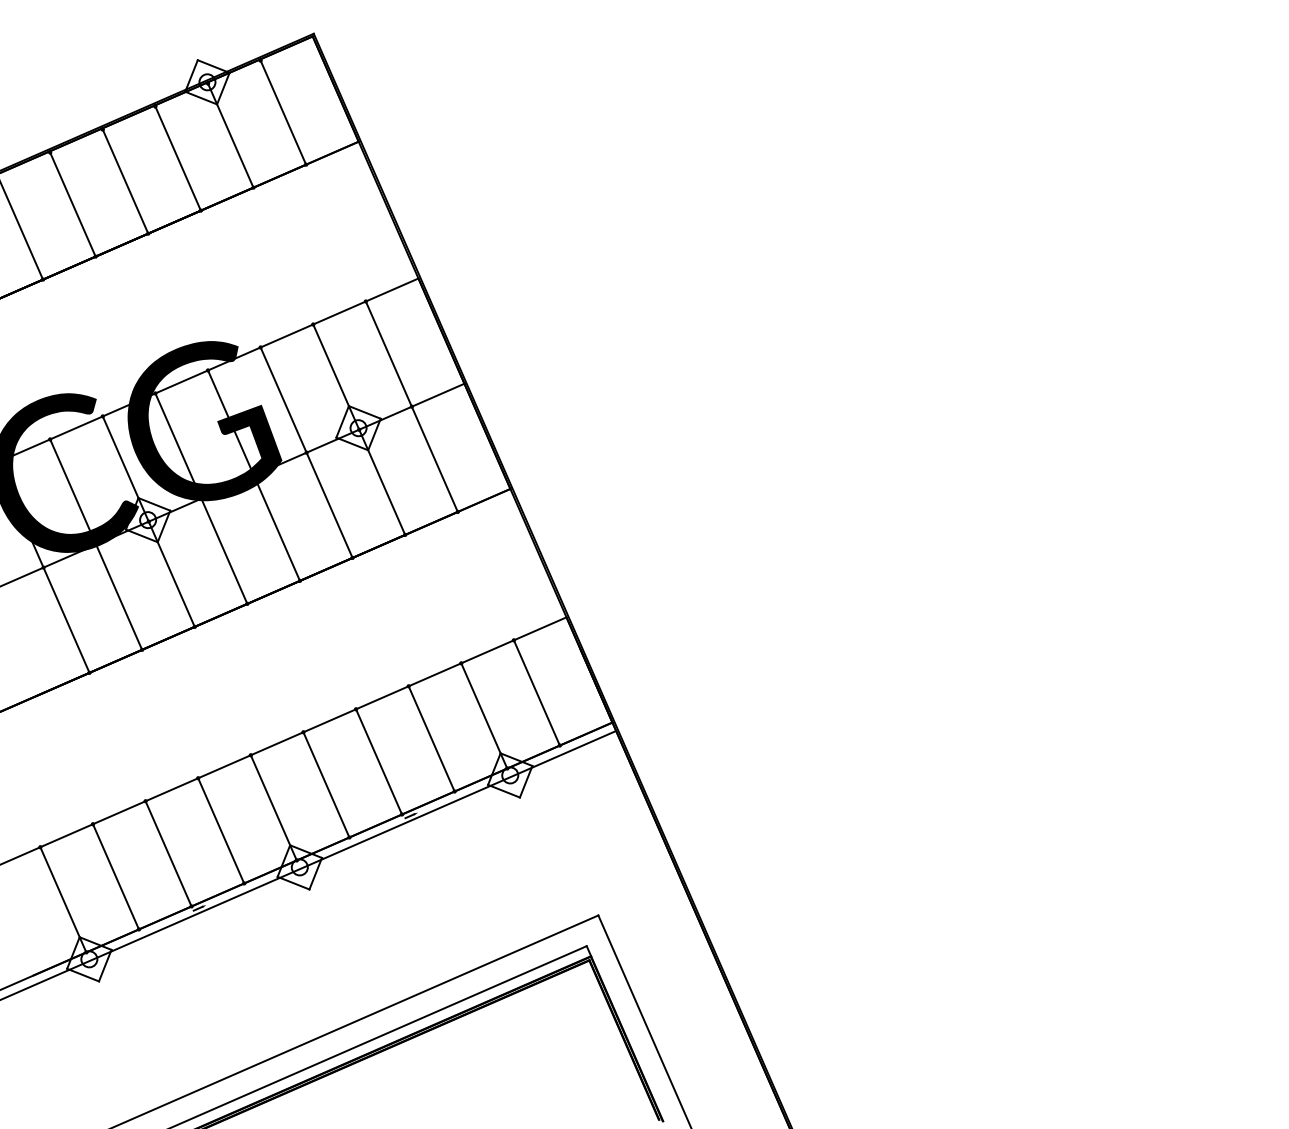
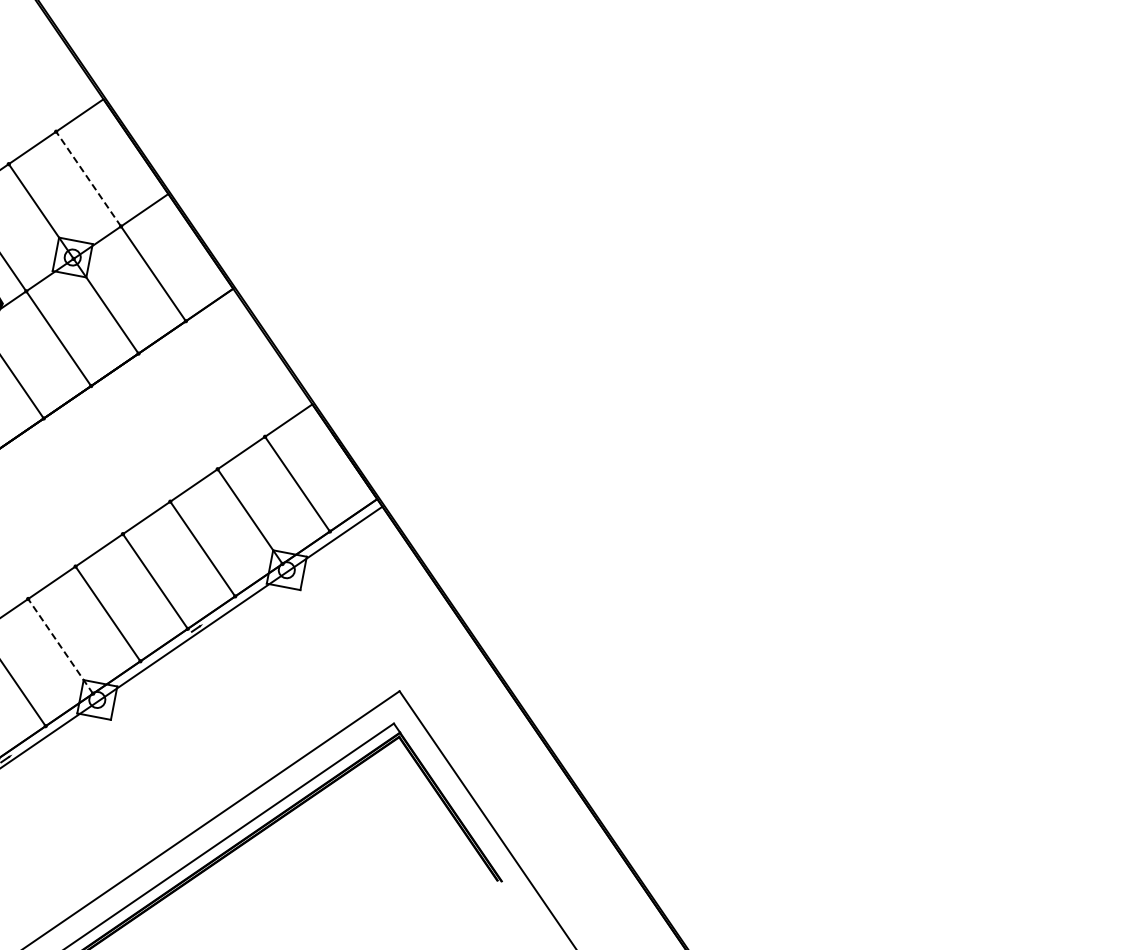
line: (388, 353) -> (88, 178), solid -> dashed
line: (273, 807) -> (60, 646), solid -> dashed

